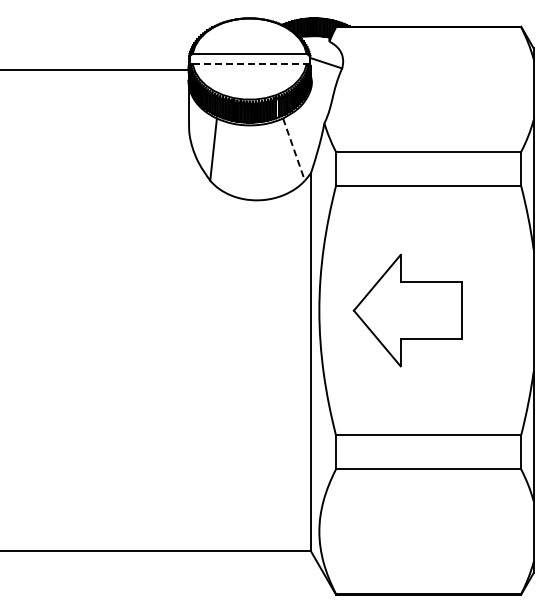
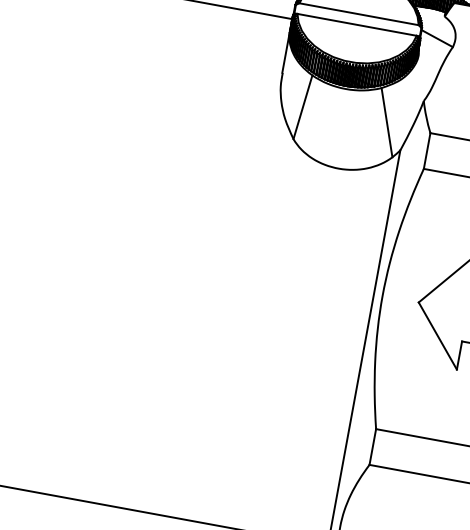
line: (250, 64) -> (357, 25), dashed -> solid
line: (294, 149) -> (387, 122), dashed -> solid

